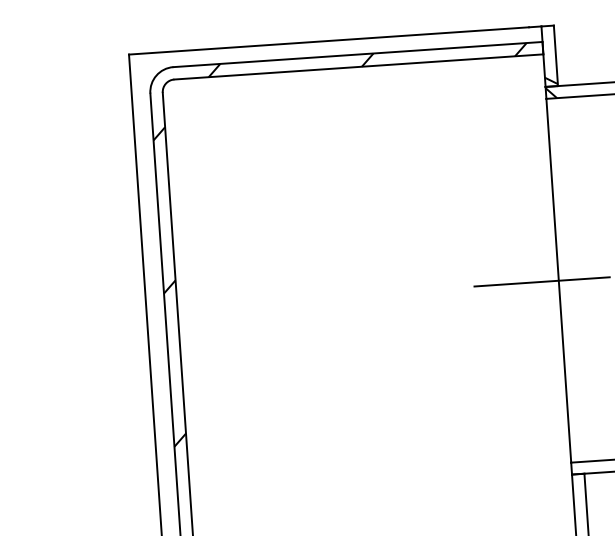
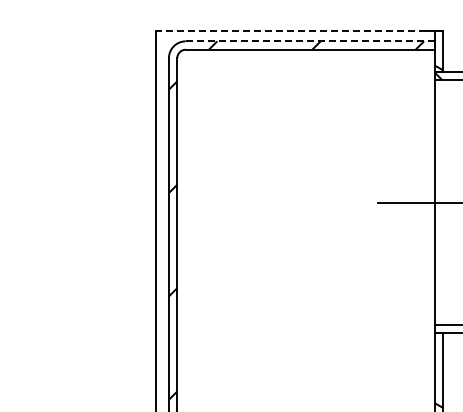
line: (329, 40) -> (291, 30), solid -> dashed
line: (358, 54) -> (310, 41), solid -> dashed

